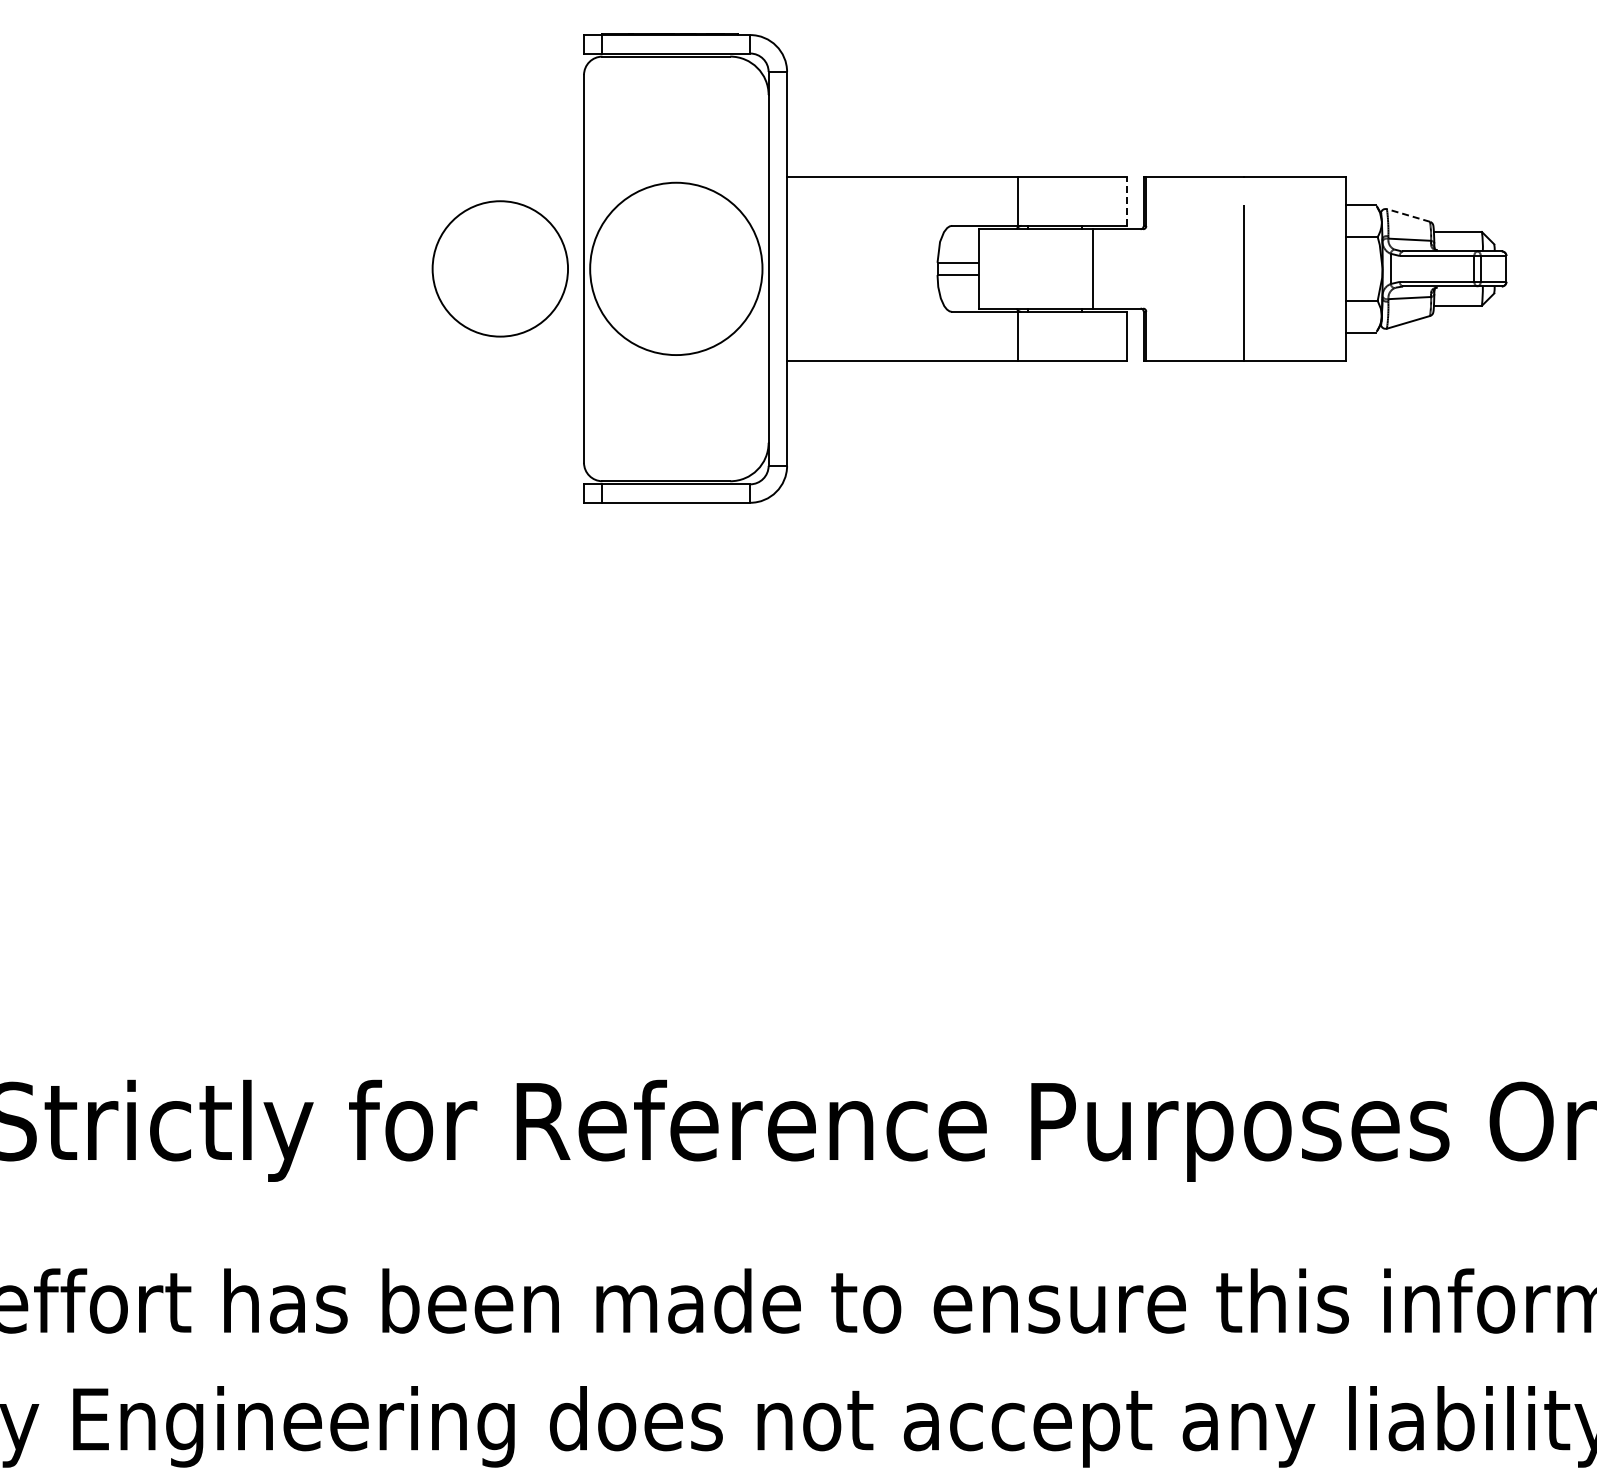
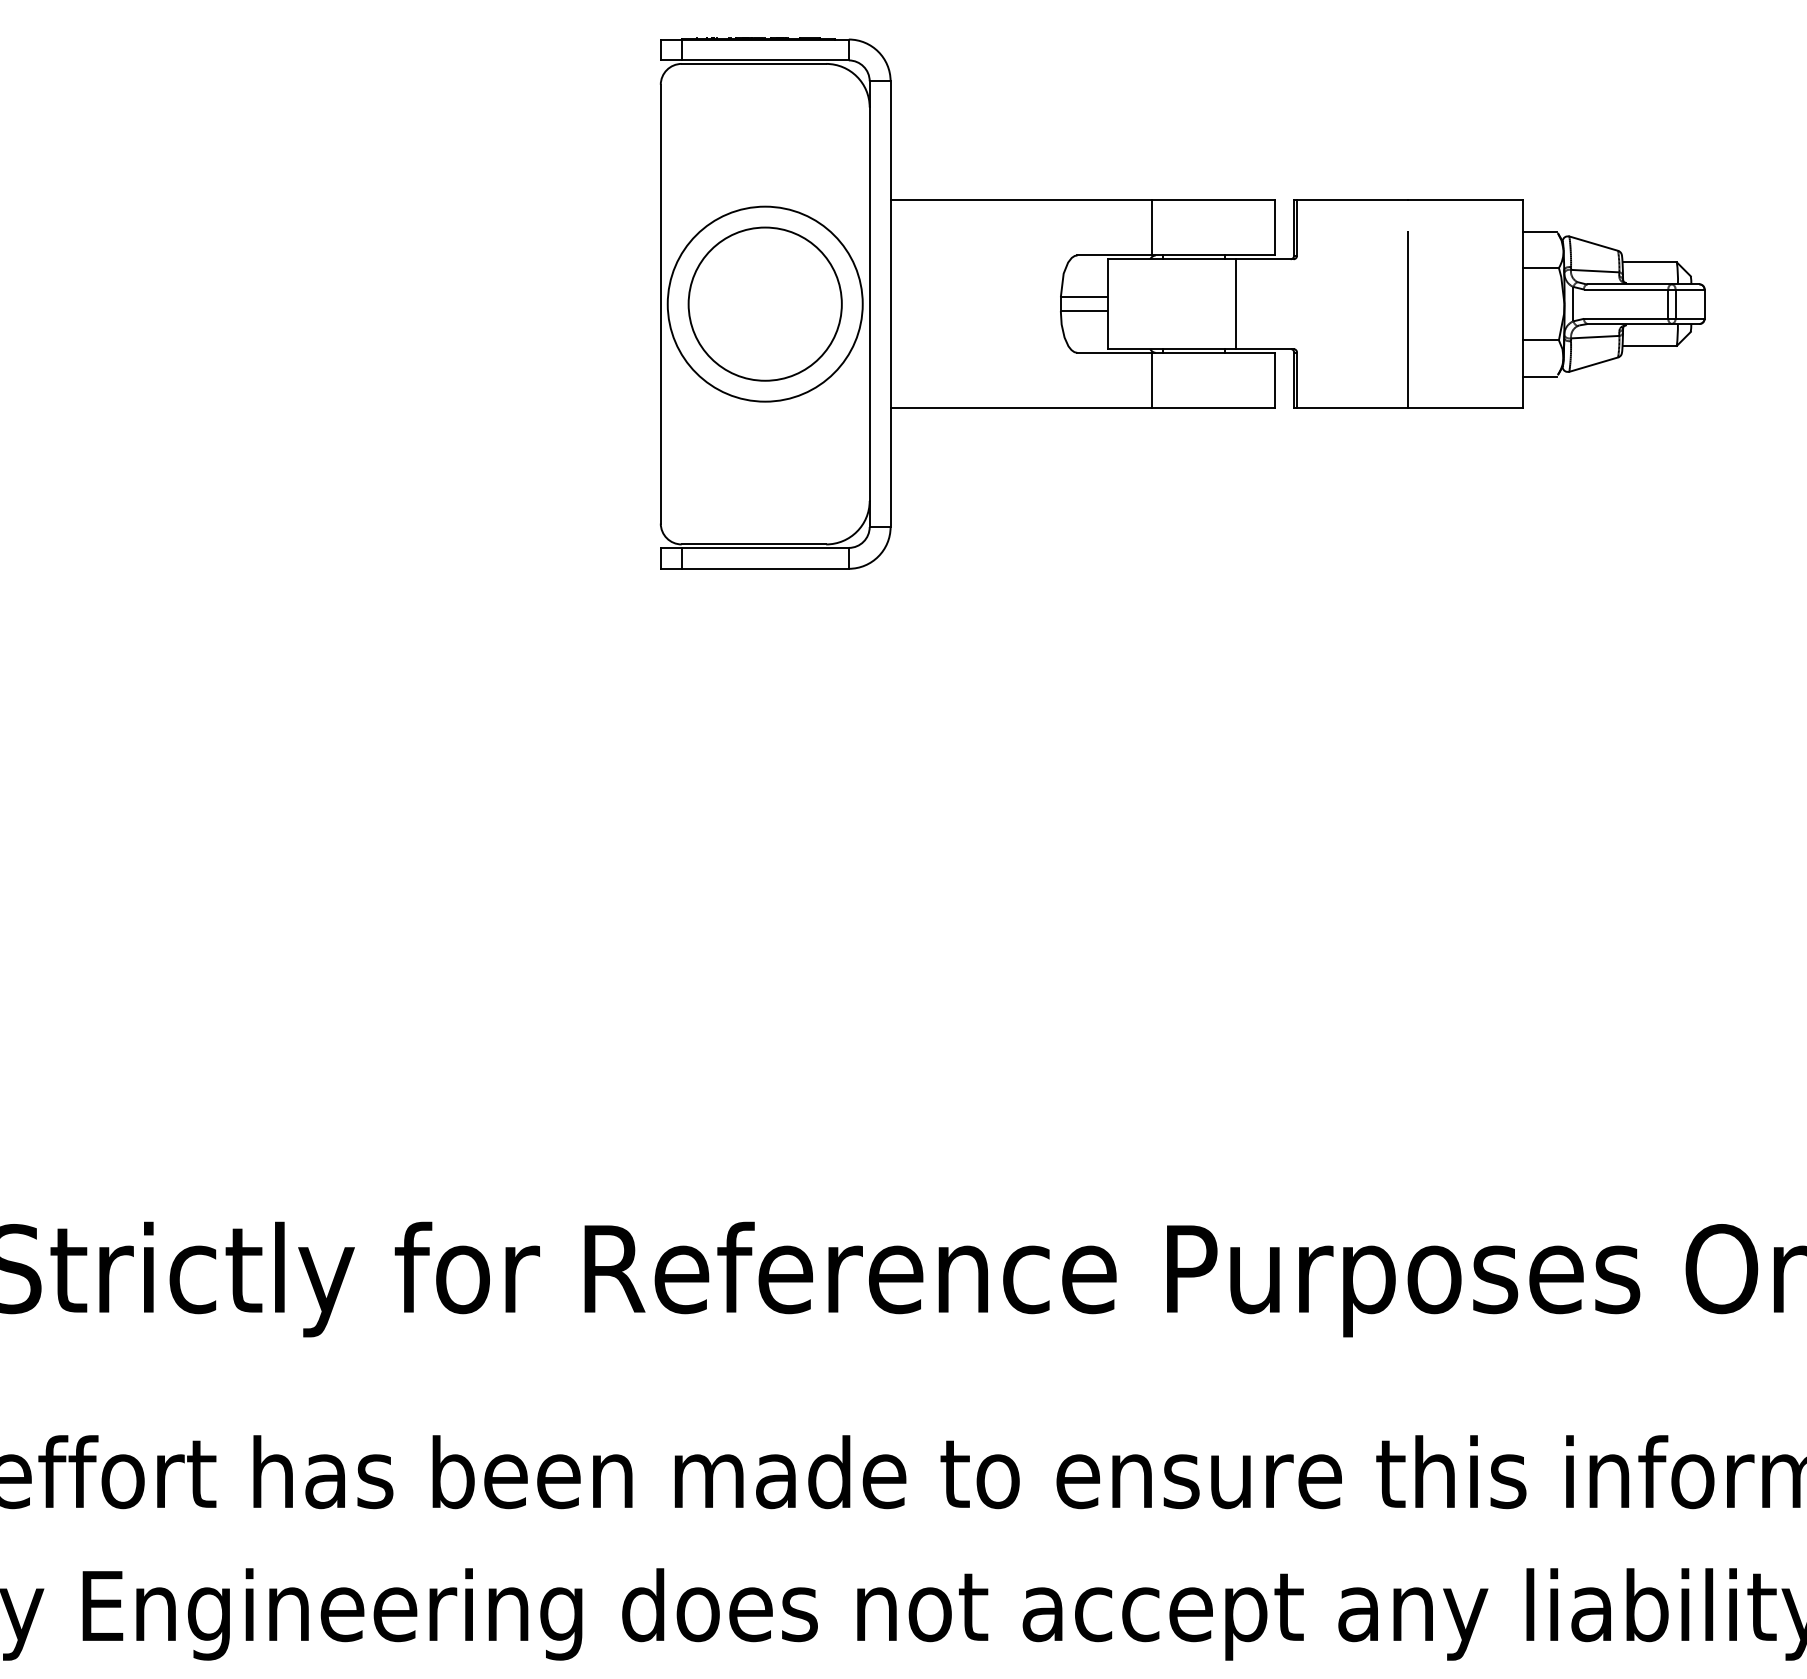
line: (1126, 200) -> (1274, 226), dashed -> solid
line: (1408, 215) -> (1593, 243), dashed -> solid
circle: (499, 268) -> (764, 303), moved

